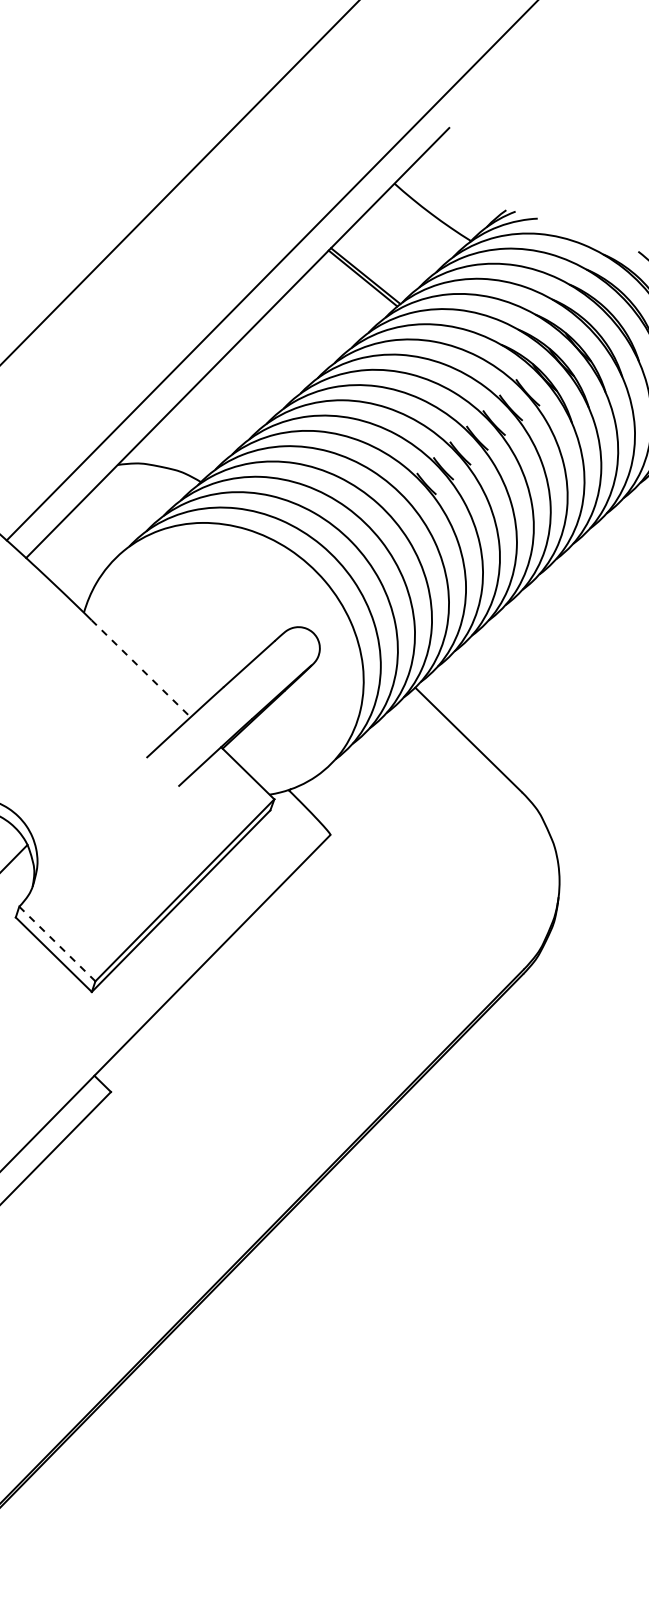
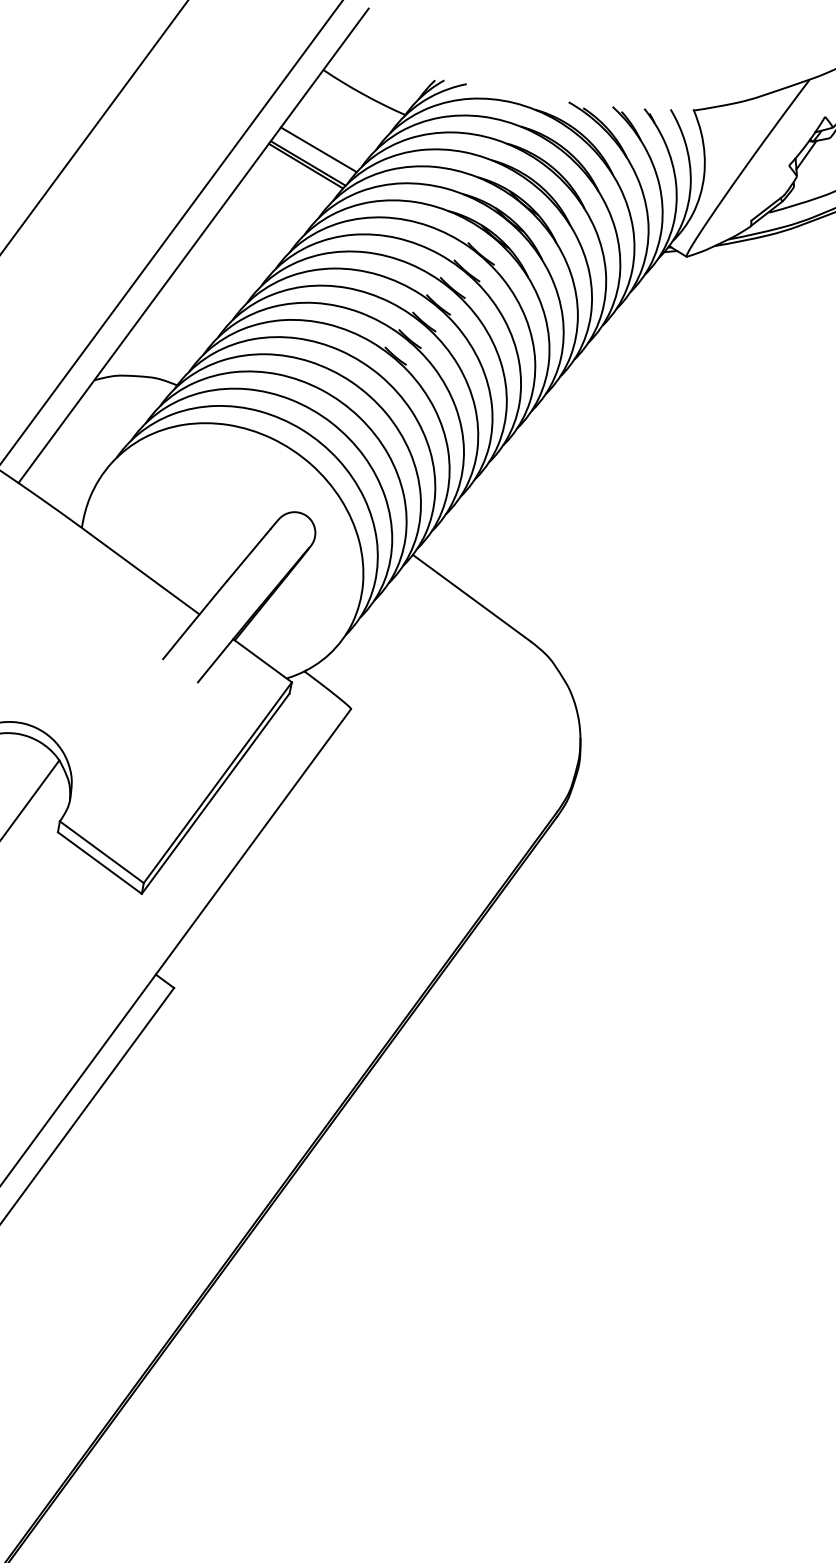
line: (378, 263) -> (318, 149), added
line: (140, 668) -> (144, 574), dashed -> solid
line: (57, 943) -> (101, 851), dashed -> solid

